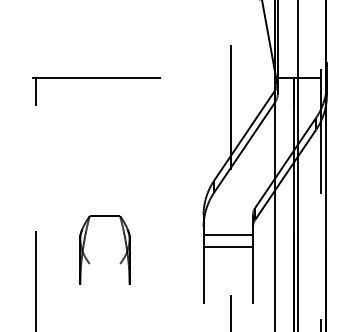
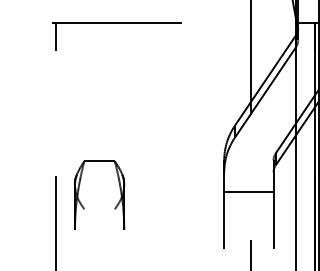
line: (227, 234) -> (248, 179), removed
part: (89, 261) -> (84, 206), moved

